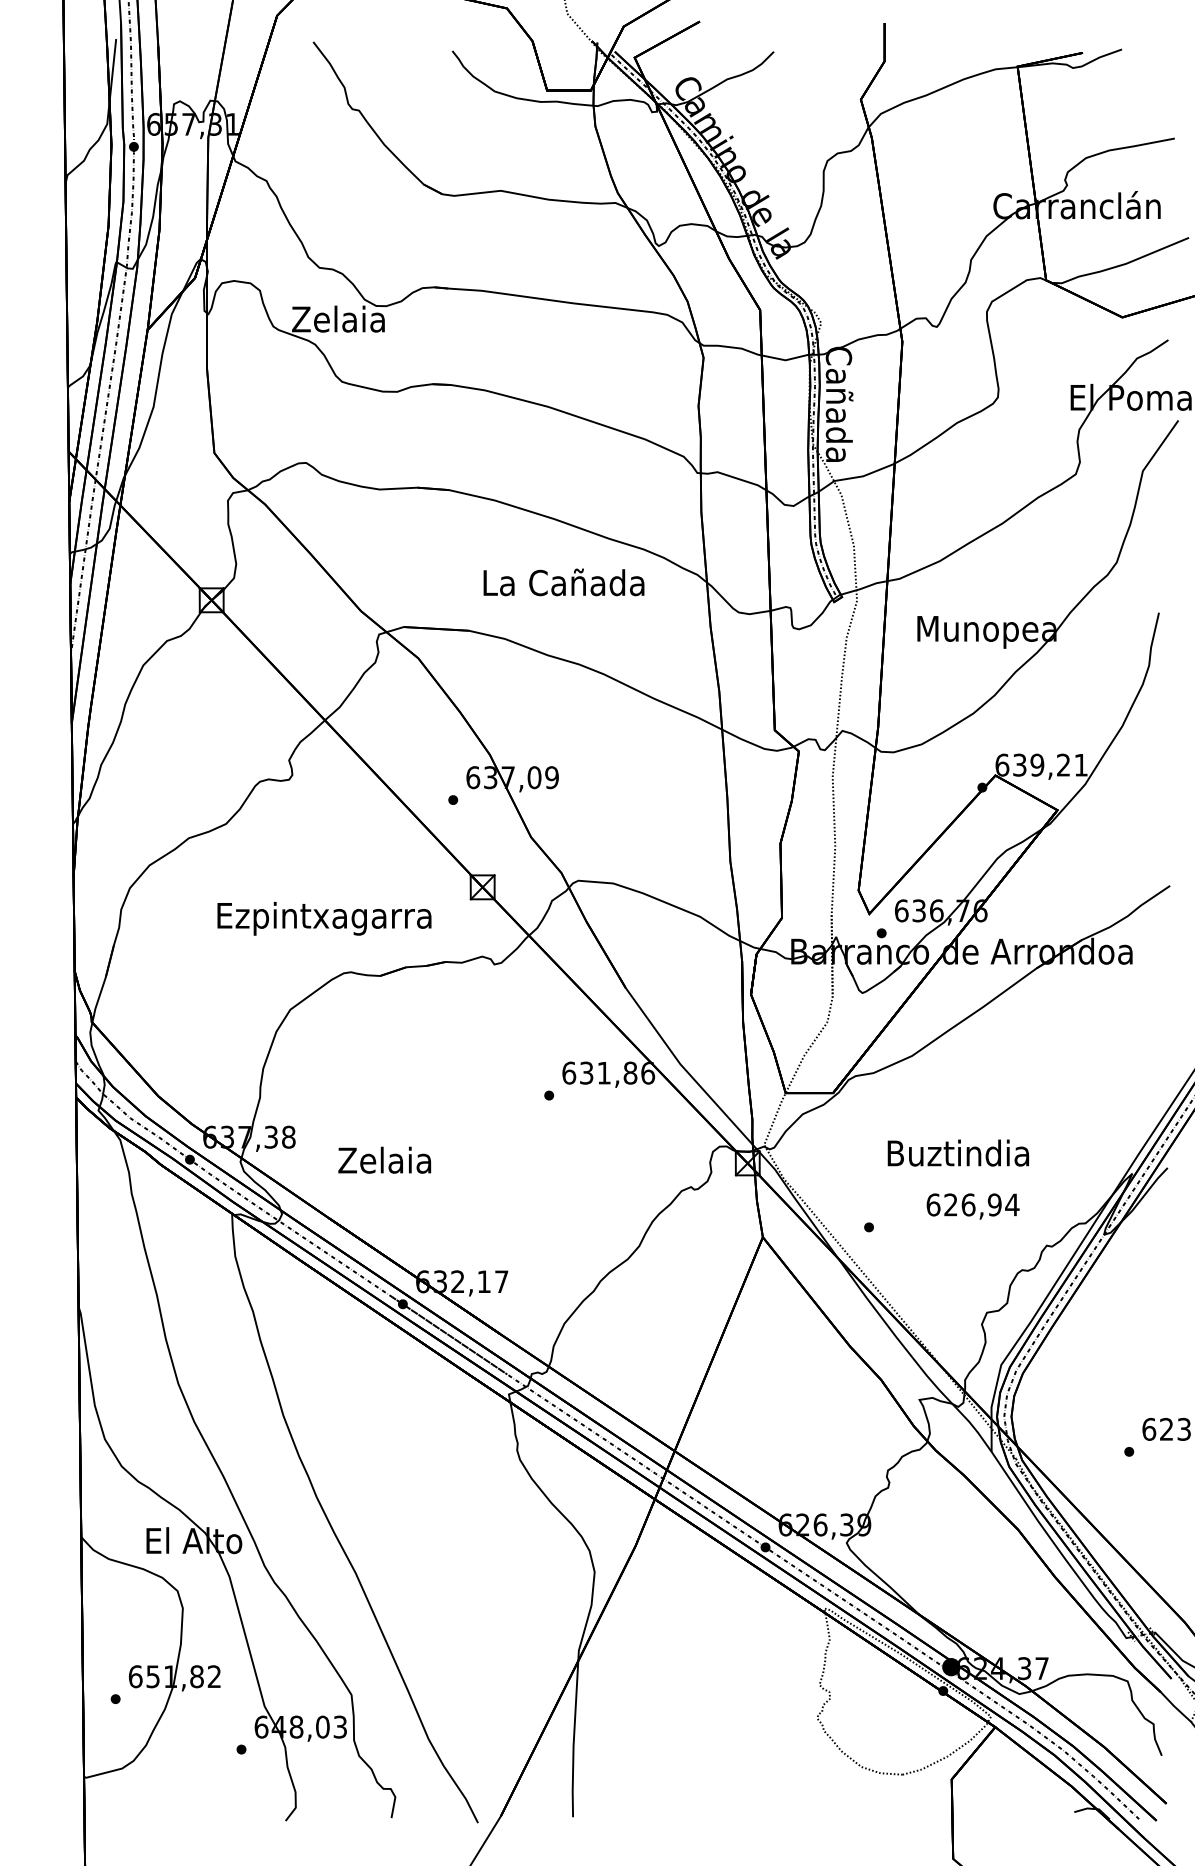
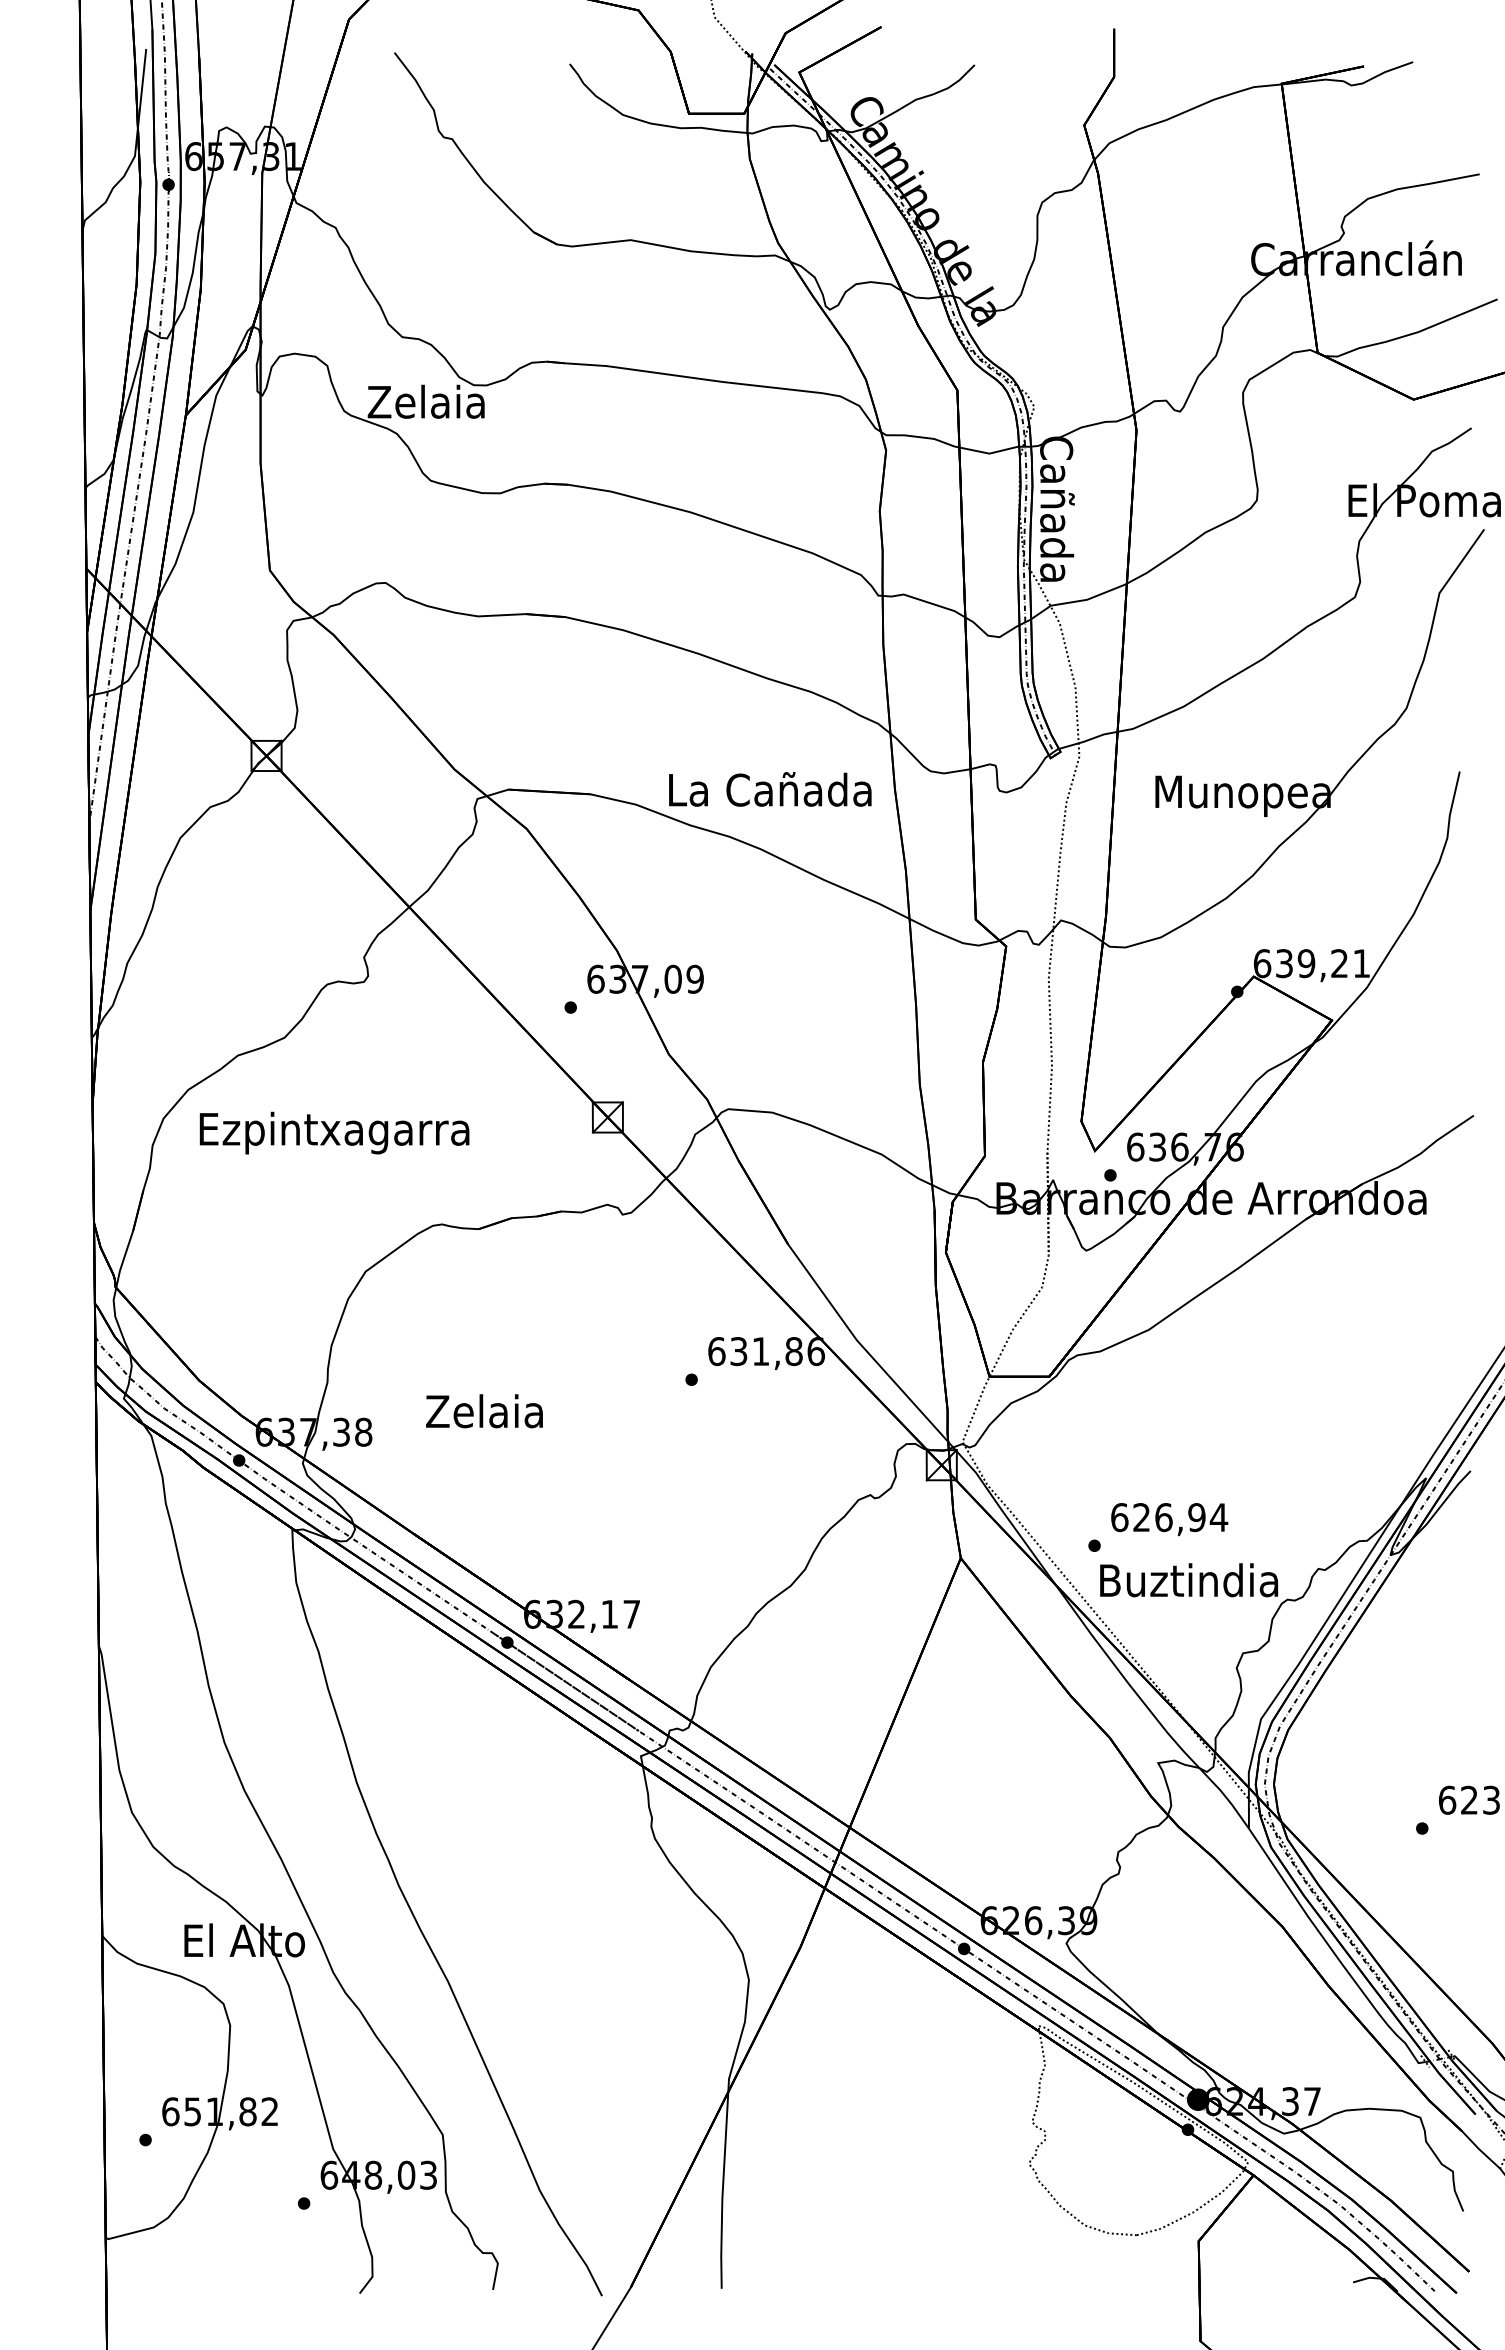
text: (564, 582) -> (770, 789), moved
text: (324, 918) -> (334, 1132), moved
text: (958, 1153) -> (1189, 1580), moved
text: (384, 1160) -> (484, 1411), moved
text: (973, 1206) -> (1169, 1519), moved

